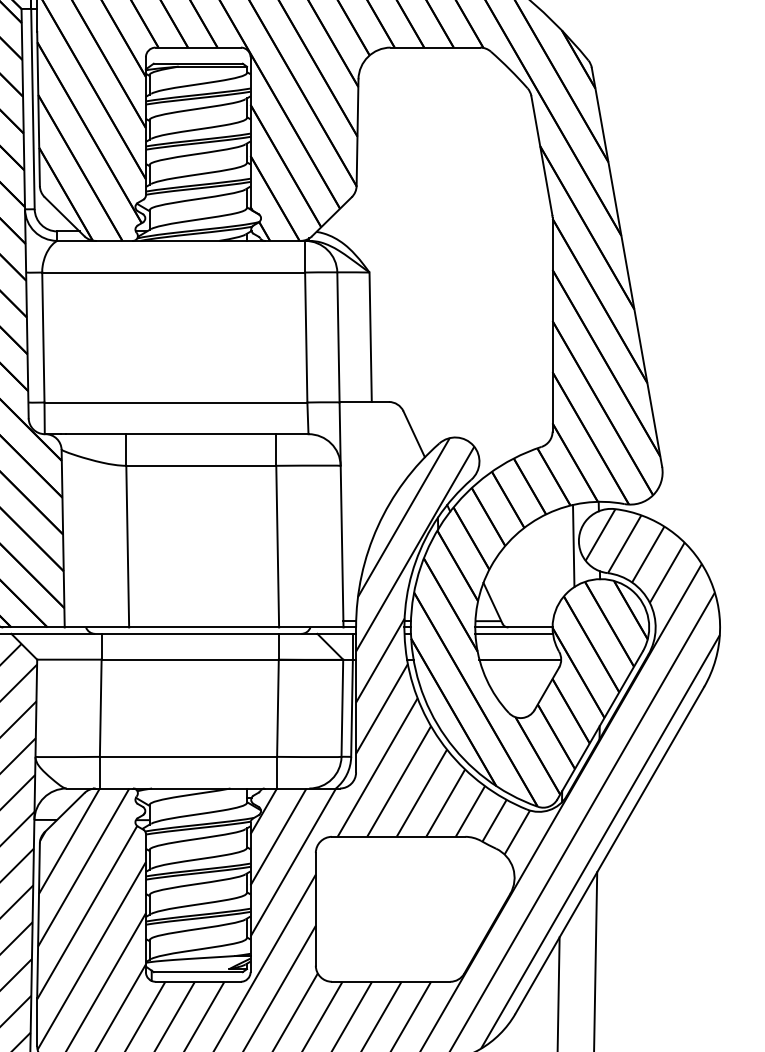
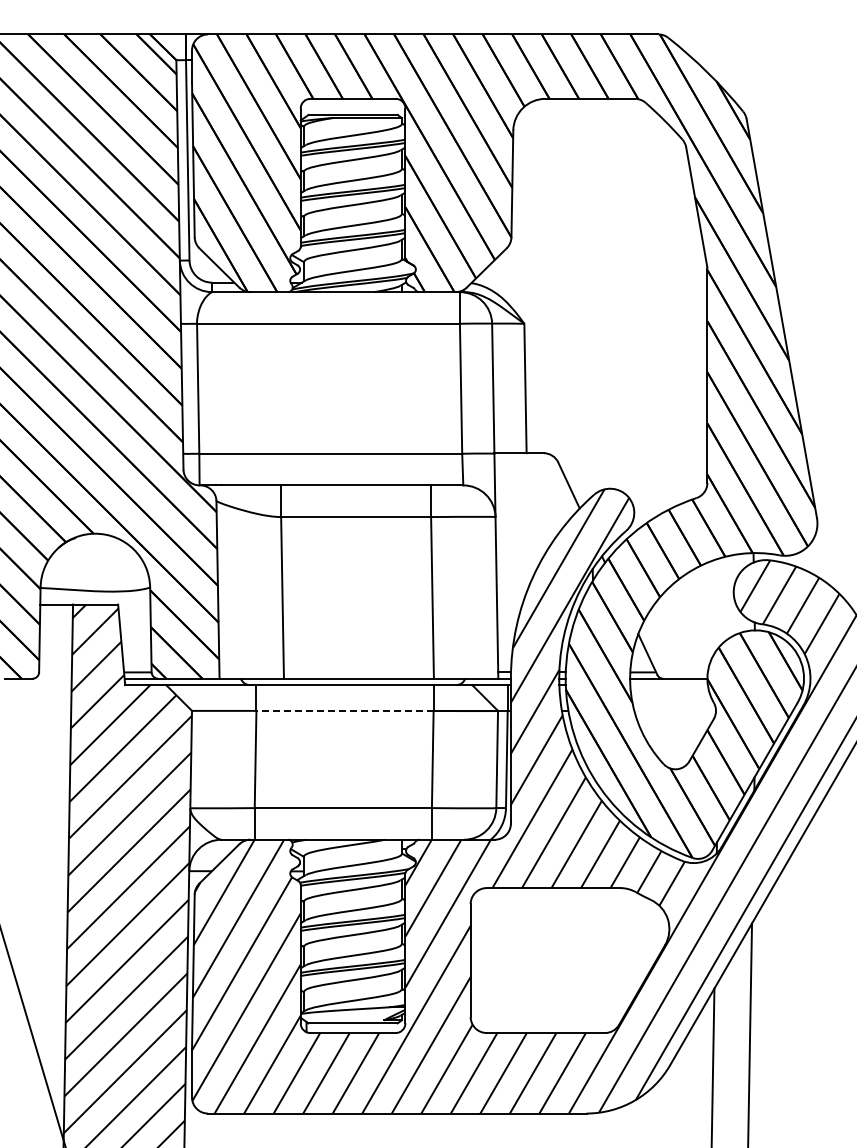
line: (573, 546) -> (728, 597), removed
line: (513, 634) -> (668, 685), removed
line: (190, 659) -> (345, 710), solid -> dashed
line: (520, 659) -> (675, 710), removed

